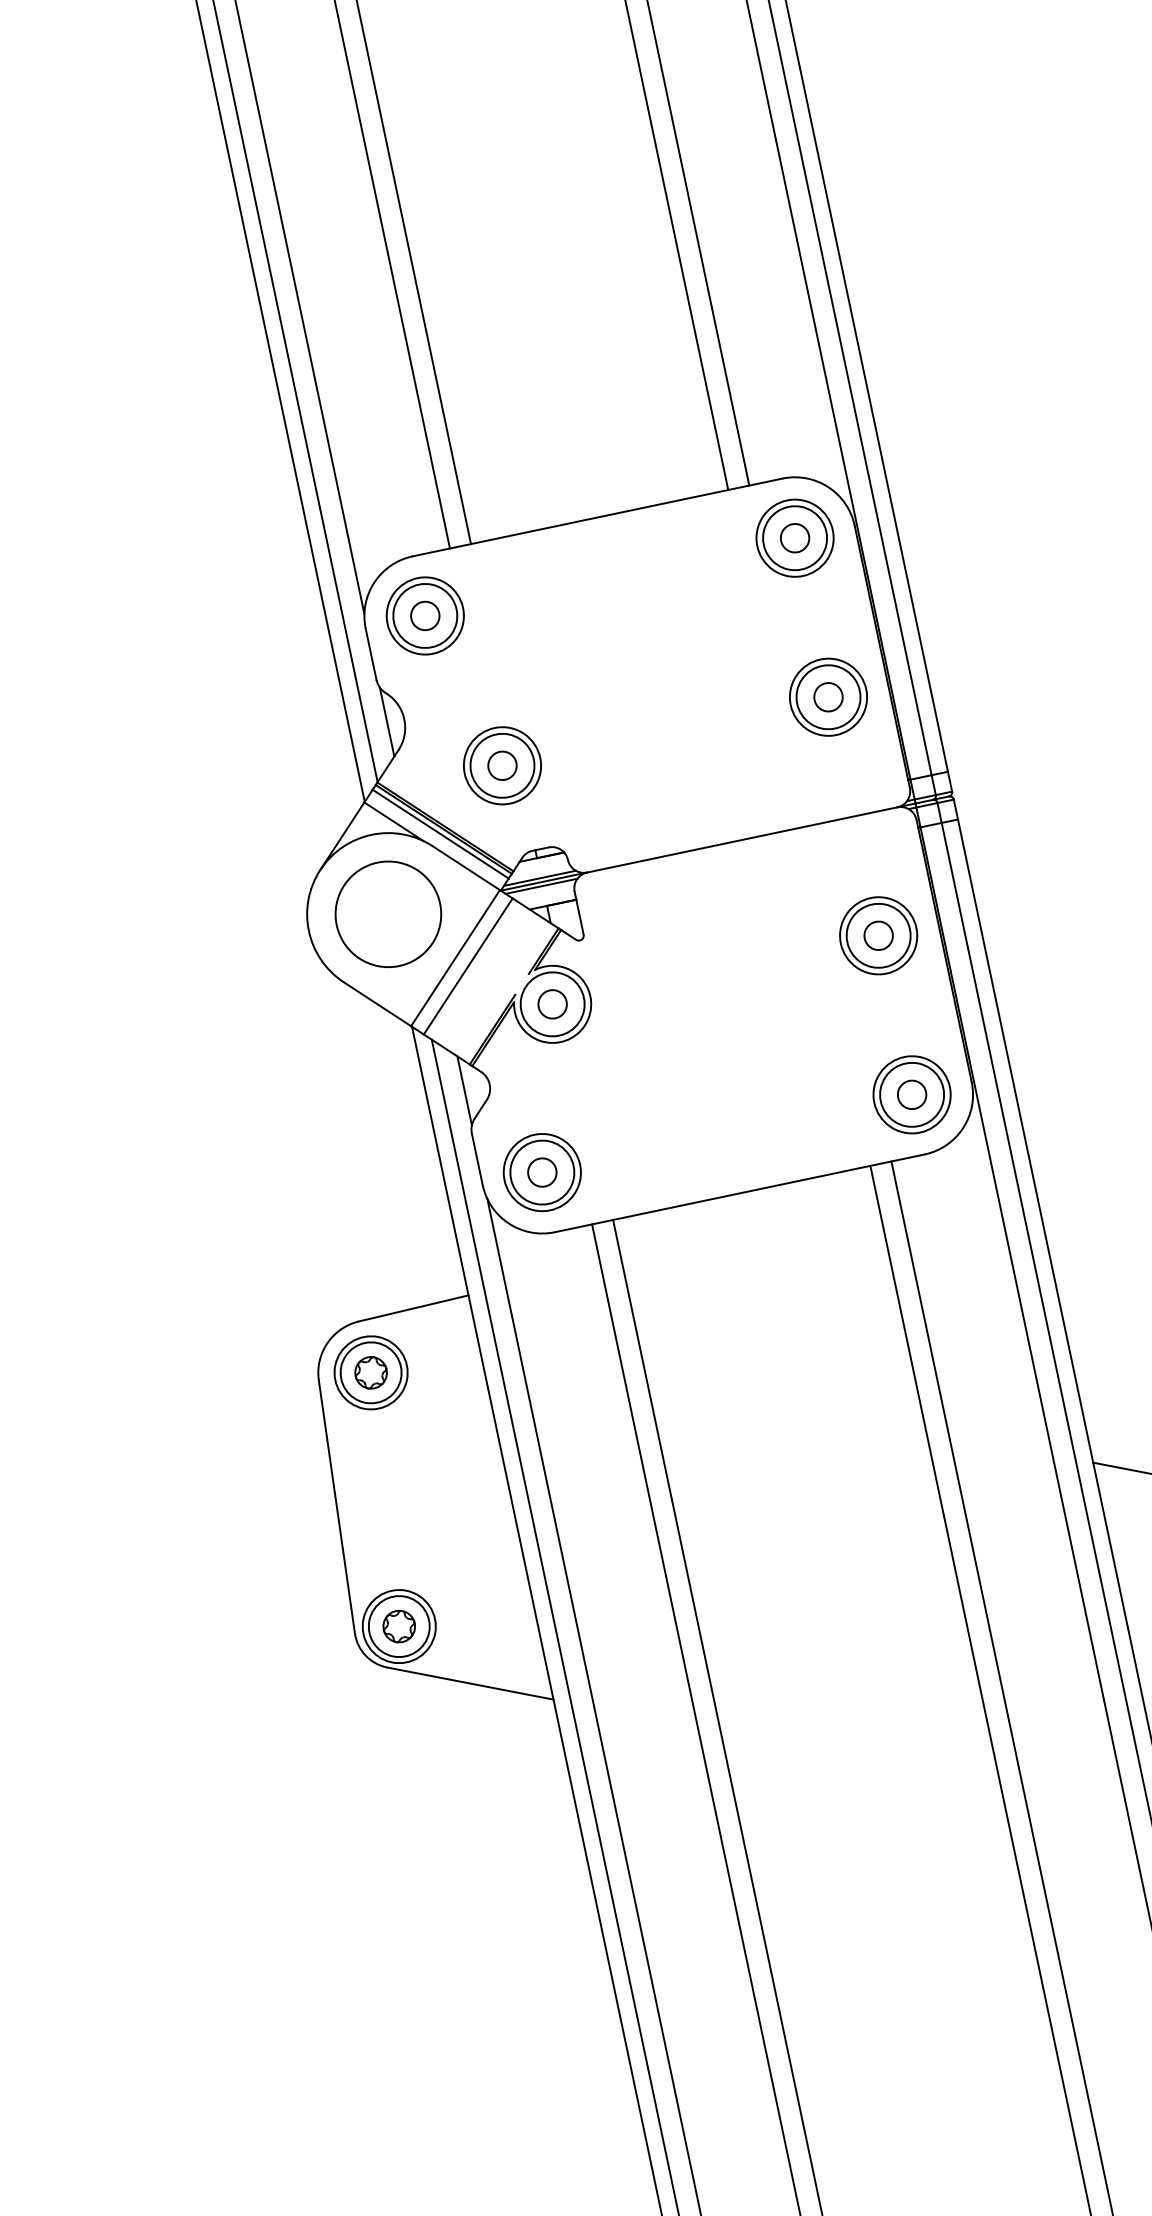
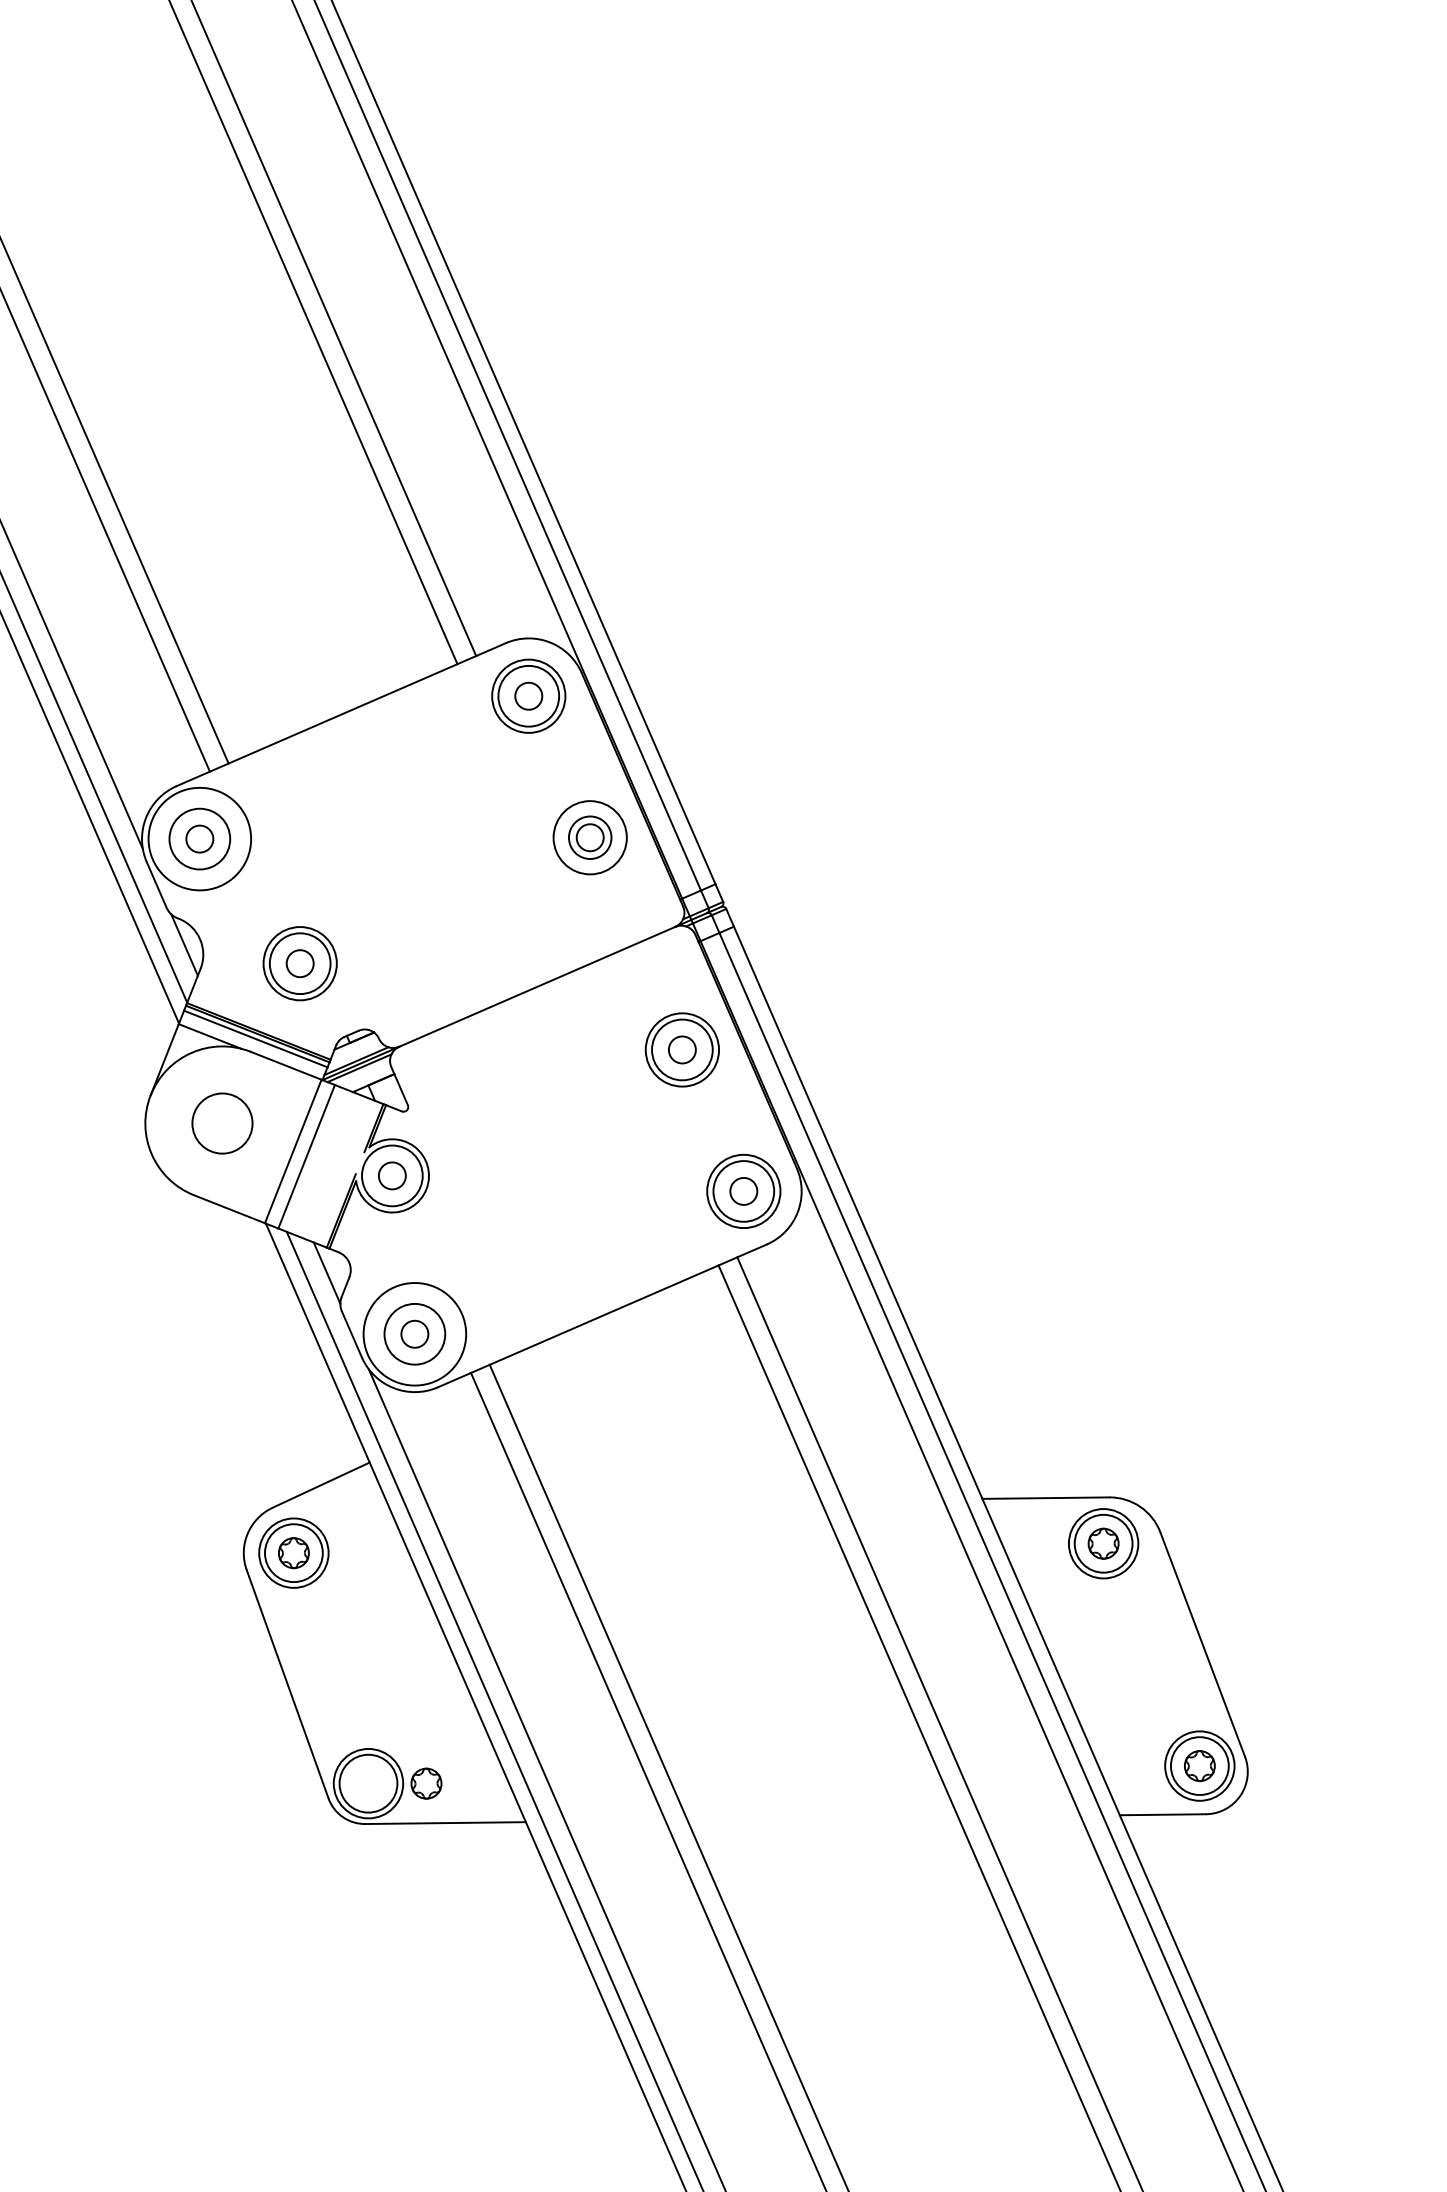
circle: (425, 615) -> (199, 838), size x1.4
circle: (827, 696) -> (589, 837), size x0.7
circle: (388, 914) -> (222, 1123), size x0.6
circle: (542, 1171) -> (414, 1333), size x1.4
part: (399, 1626) -> (426, 1783), moved

